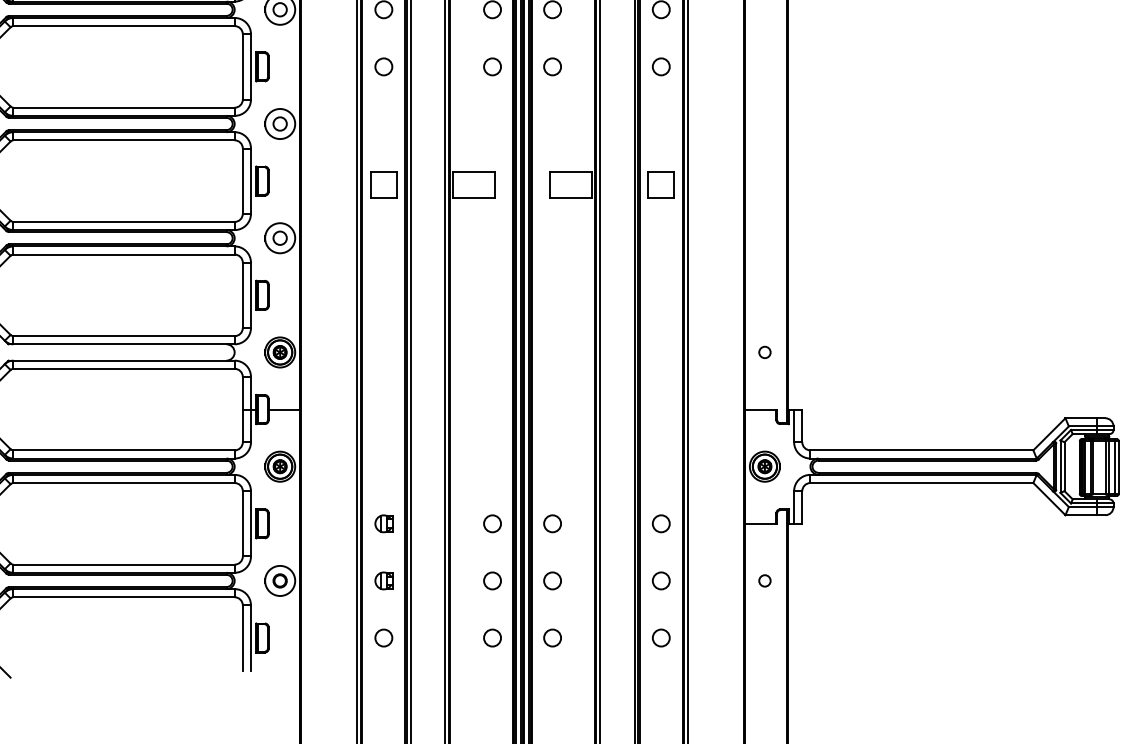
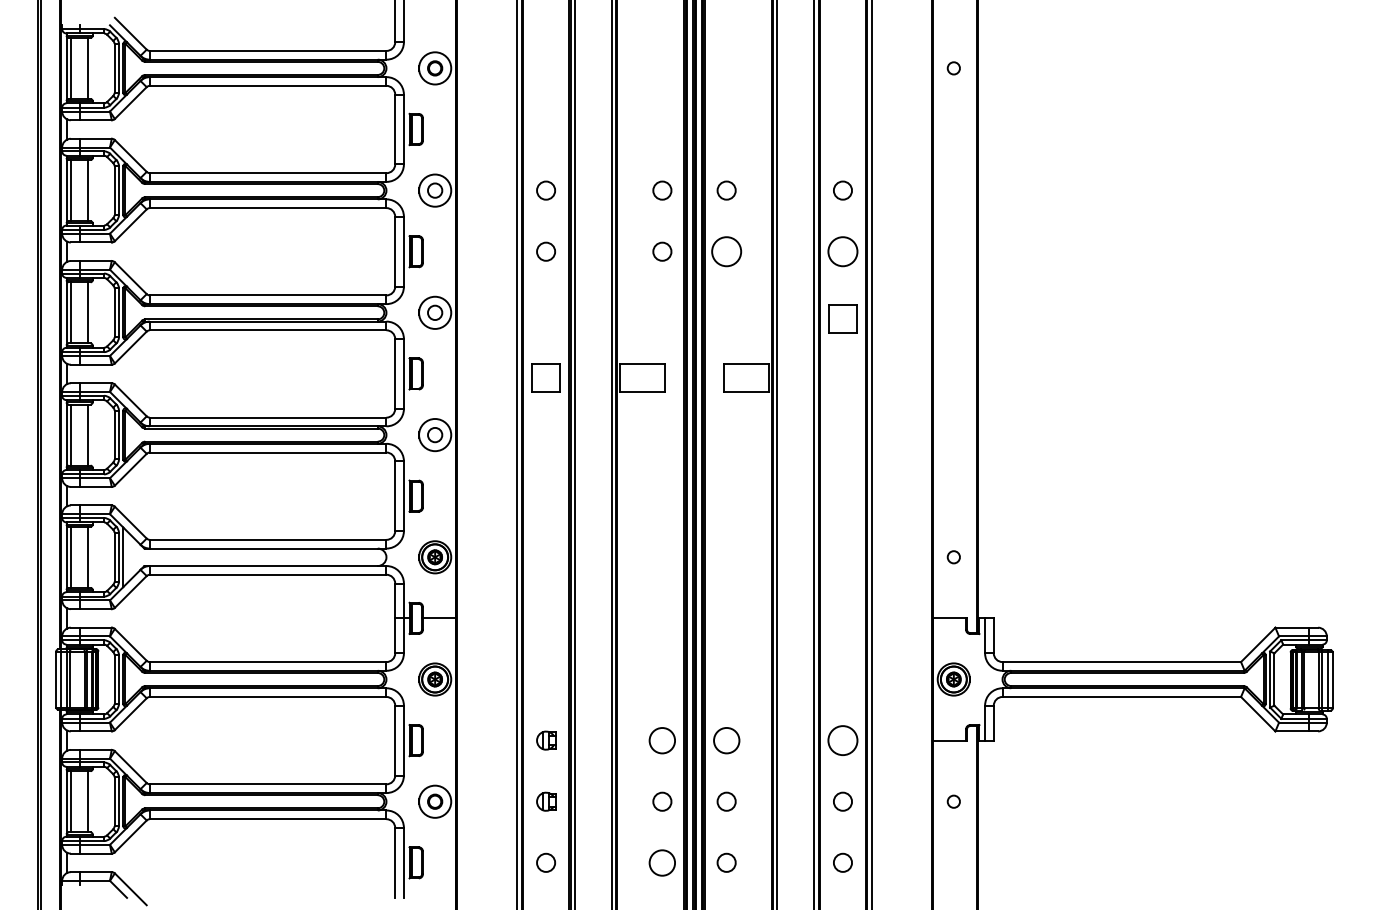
circle: (552, 66) -> (726, 251), size x1.6
circle: (660, 66) -> (842, 251), size x1.6
part: (660, 184) -> (842, 318), moved
circle: (492, 523) -> (662, 740), size x1.4
circle: (552, 523) -> (726, 740), size x1.4
circle: (660, 523) -> (842, 740), size x1.6
circle: (492, 637) -> (662, 862), size x1.4

